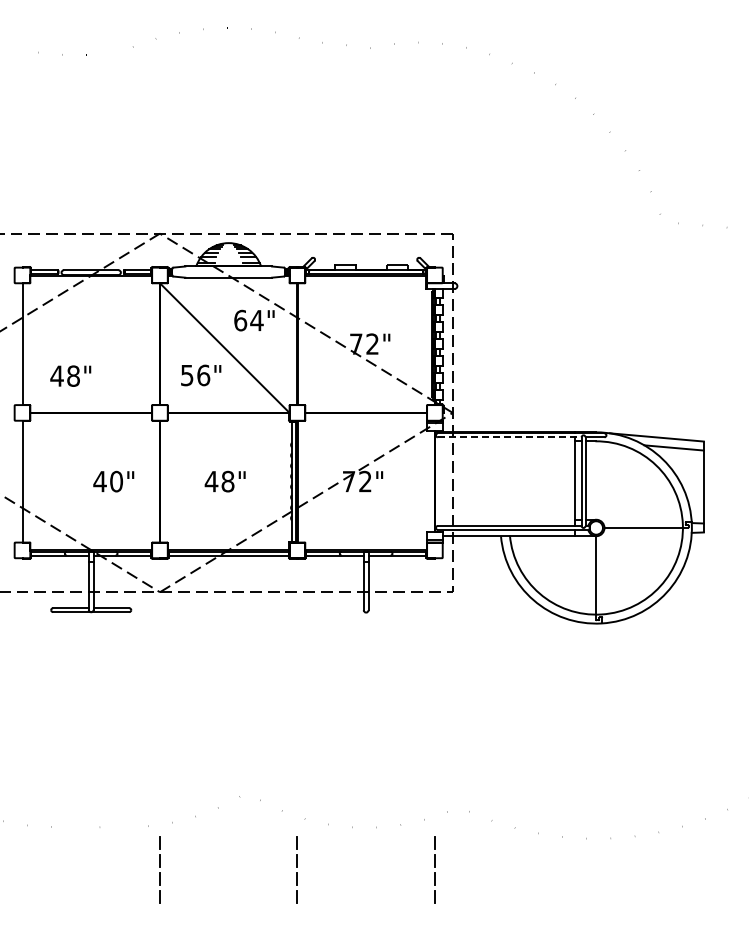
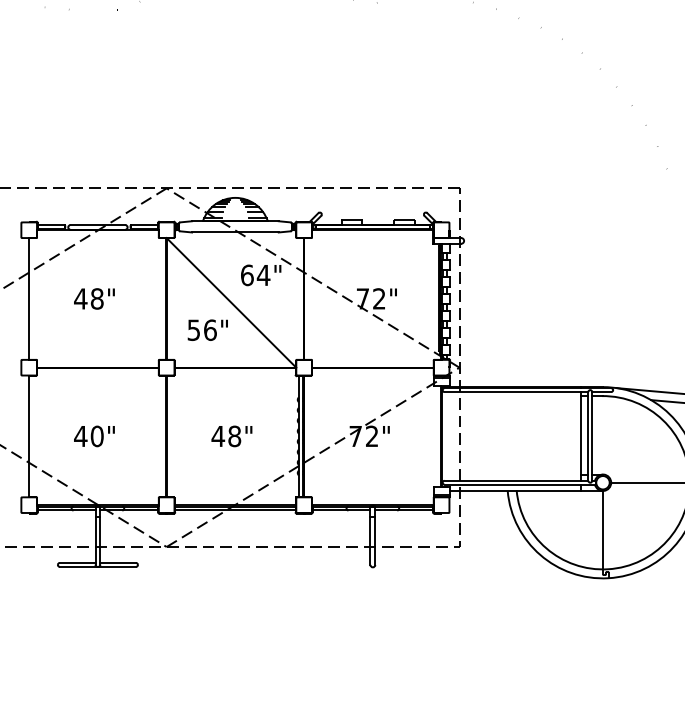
text: (70, 375) -> (94, 298), moved
line: (509, 437) -> (516, 392), dashed -> solid
text: (113, 481) -> (94, 436), moved

